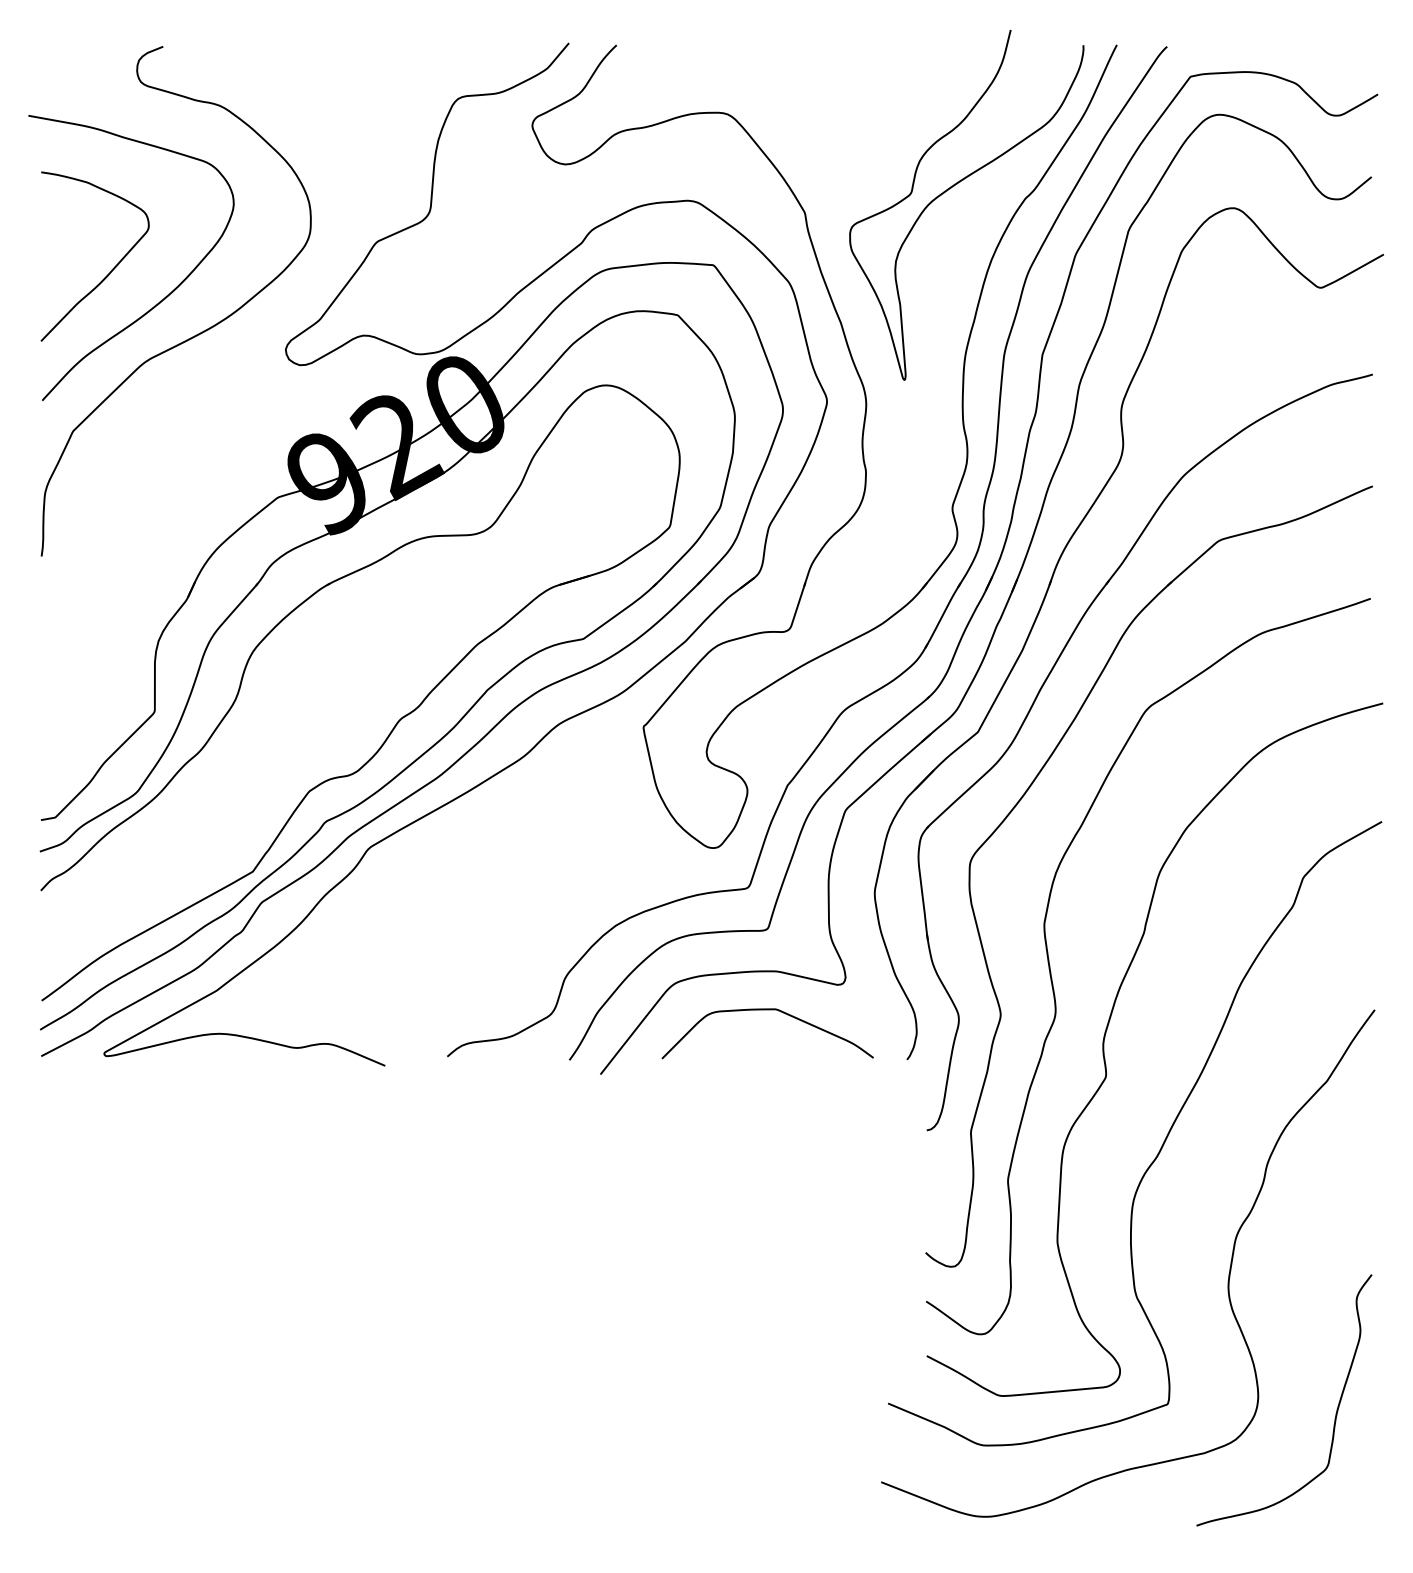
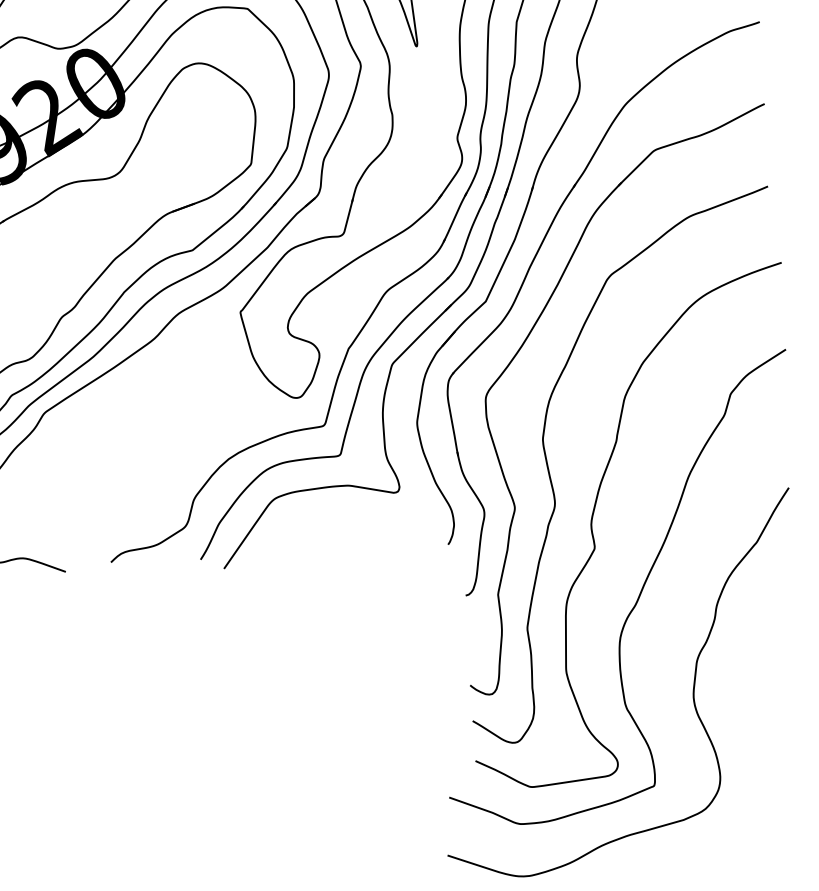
curve: (767, 1010) -> (343, 514), removed
curve: (1335, 1413) -> (777, 785), removed

